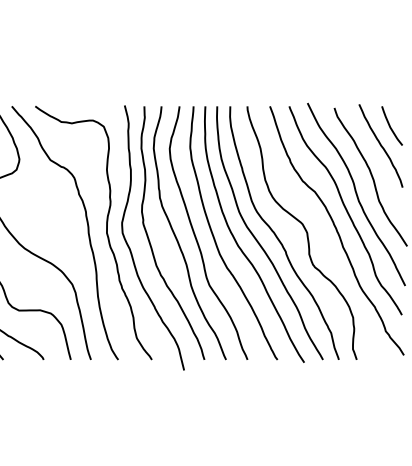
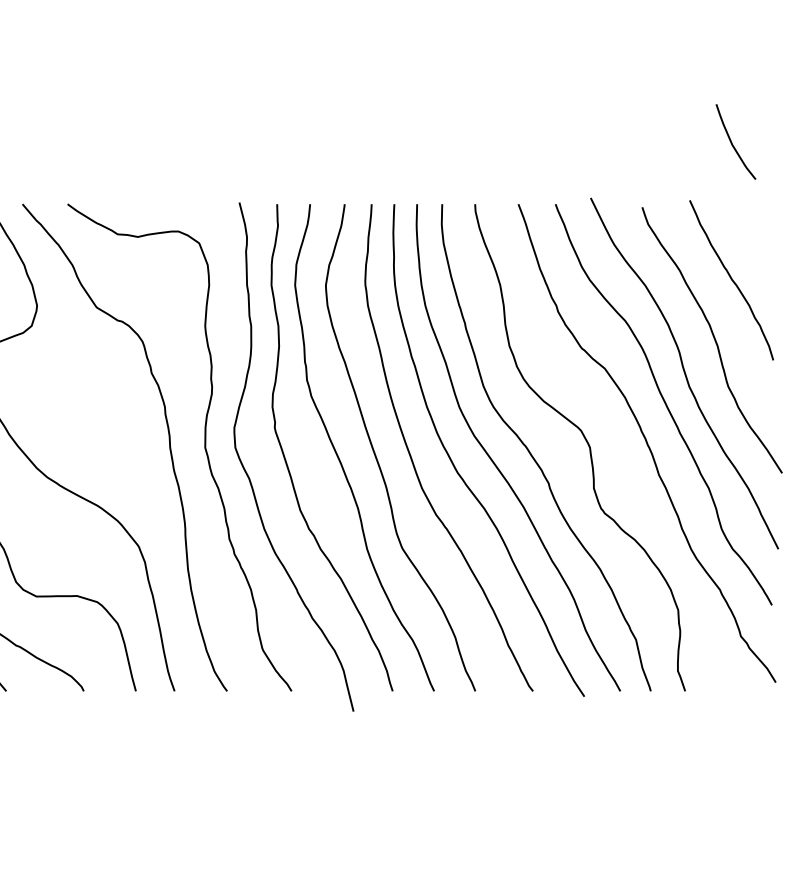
curve: (390, 125) -> (732, 141), moved

